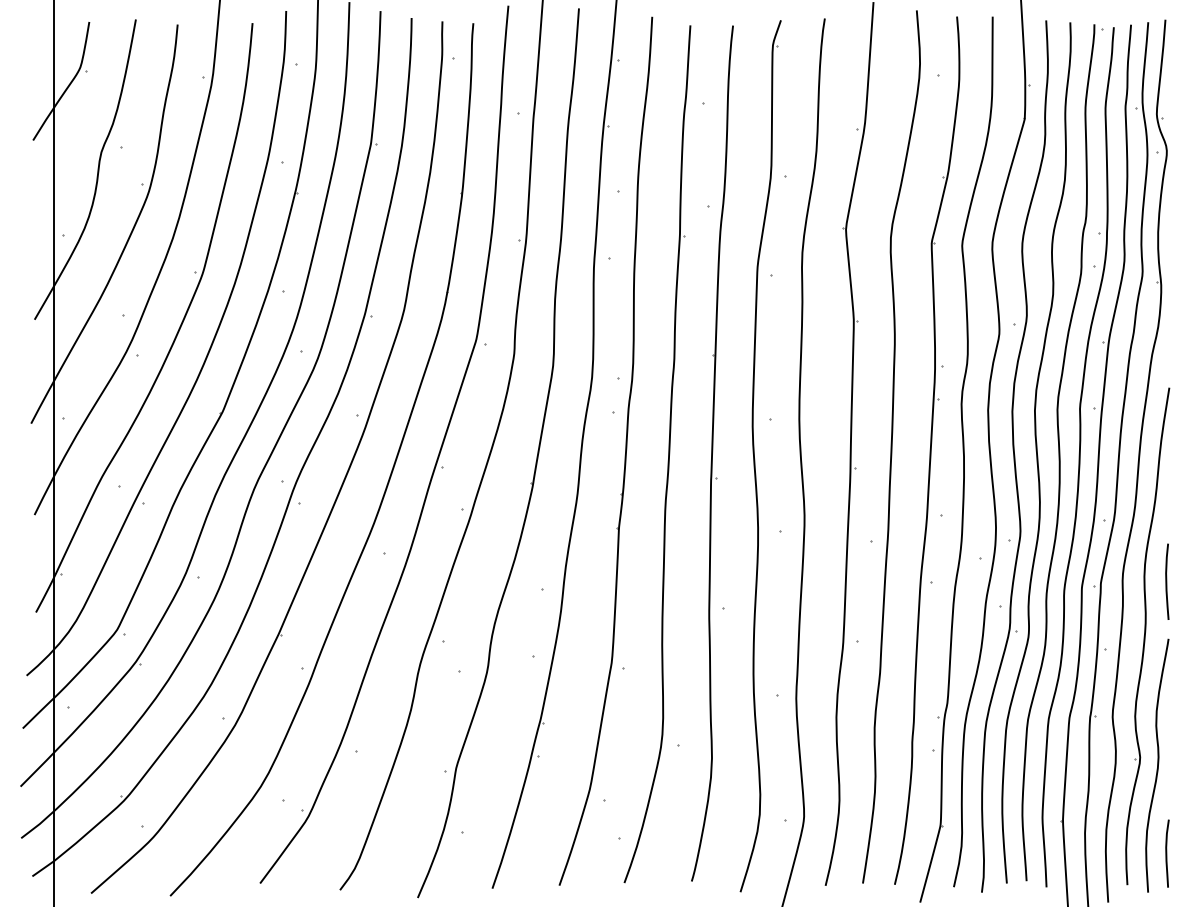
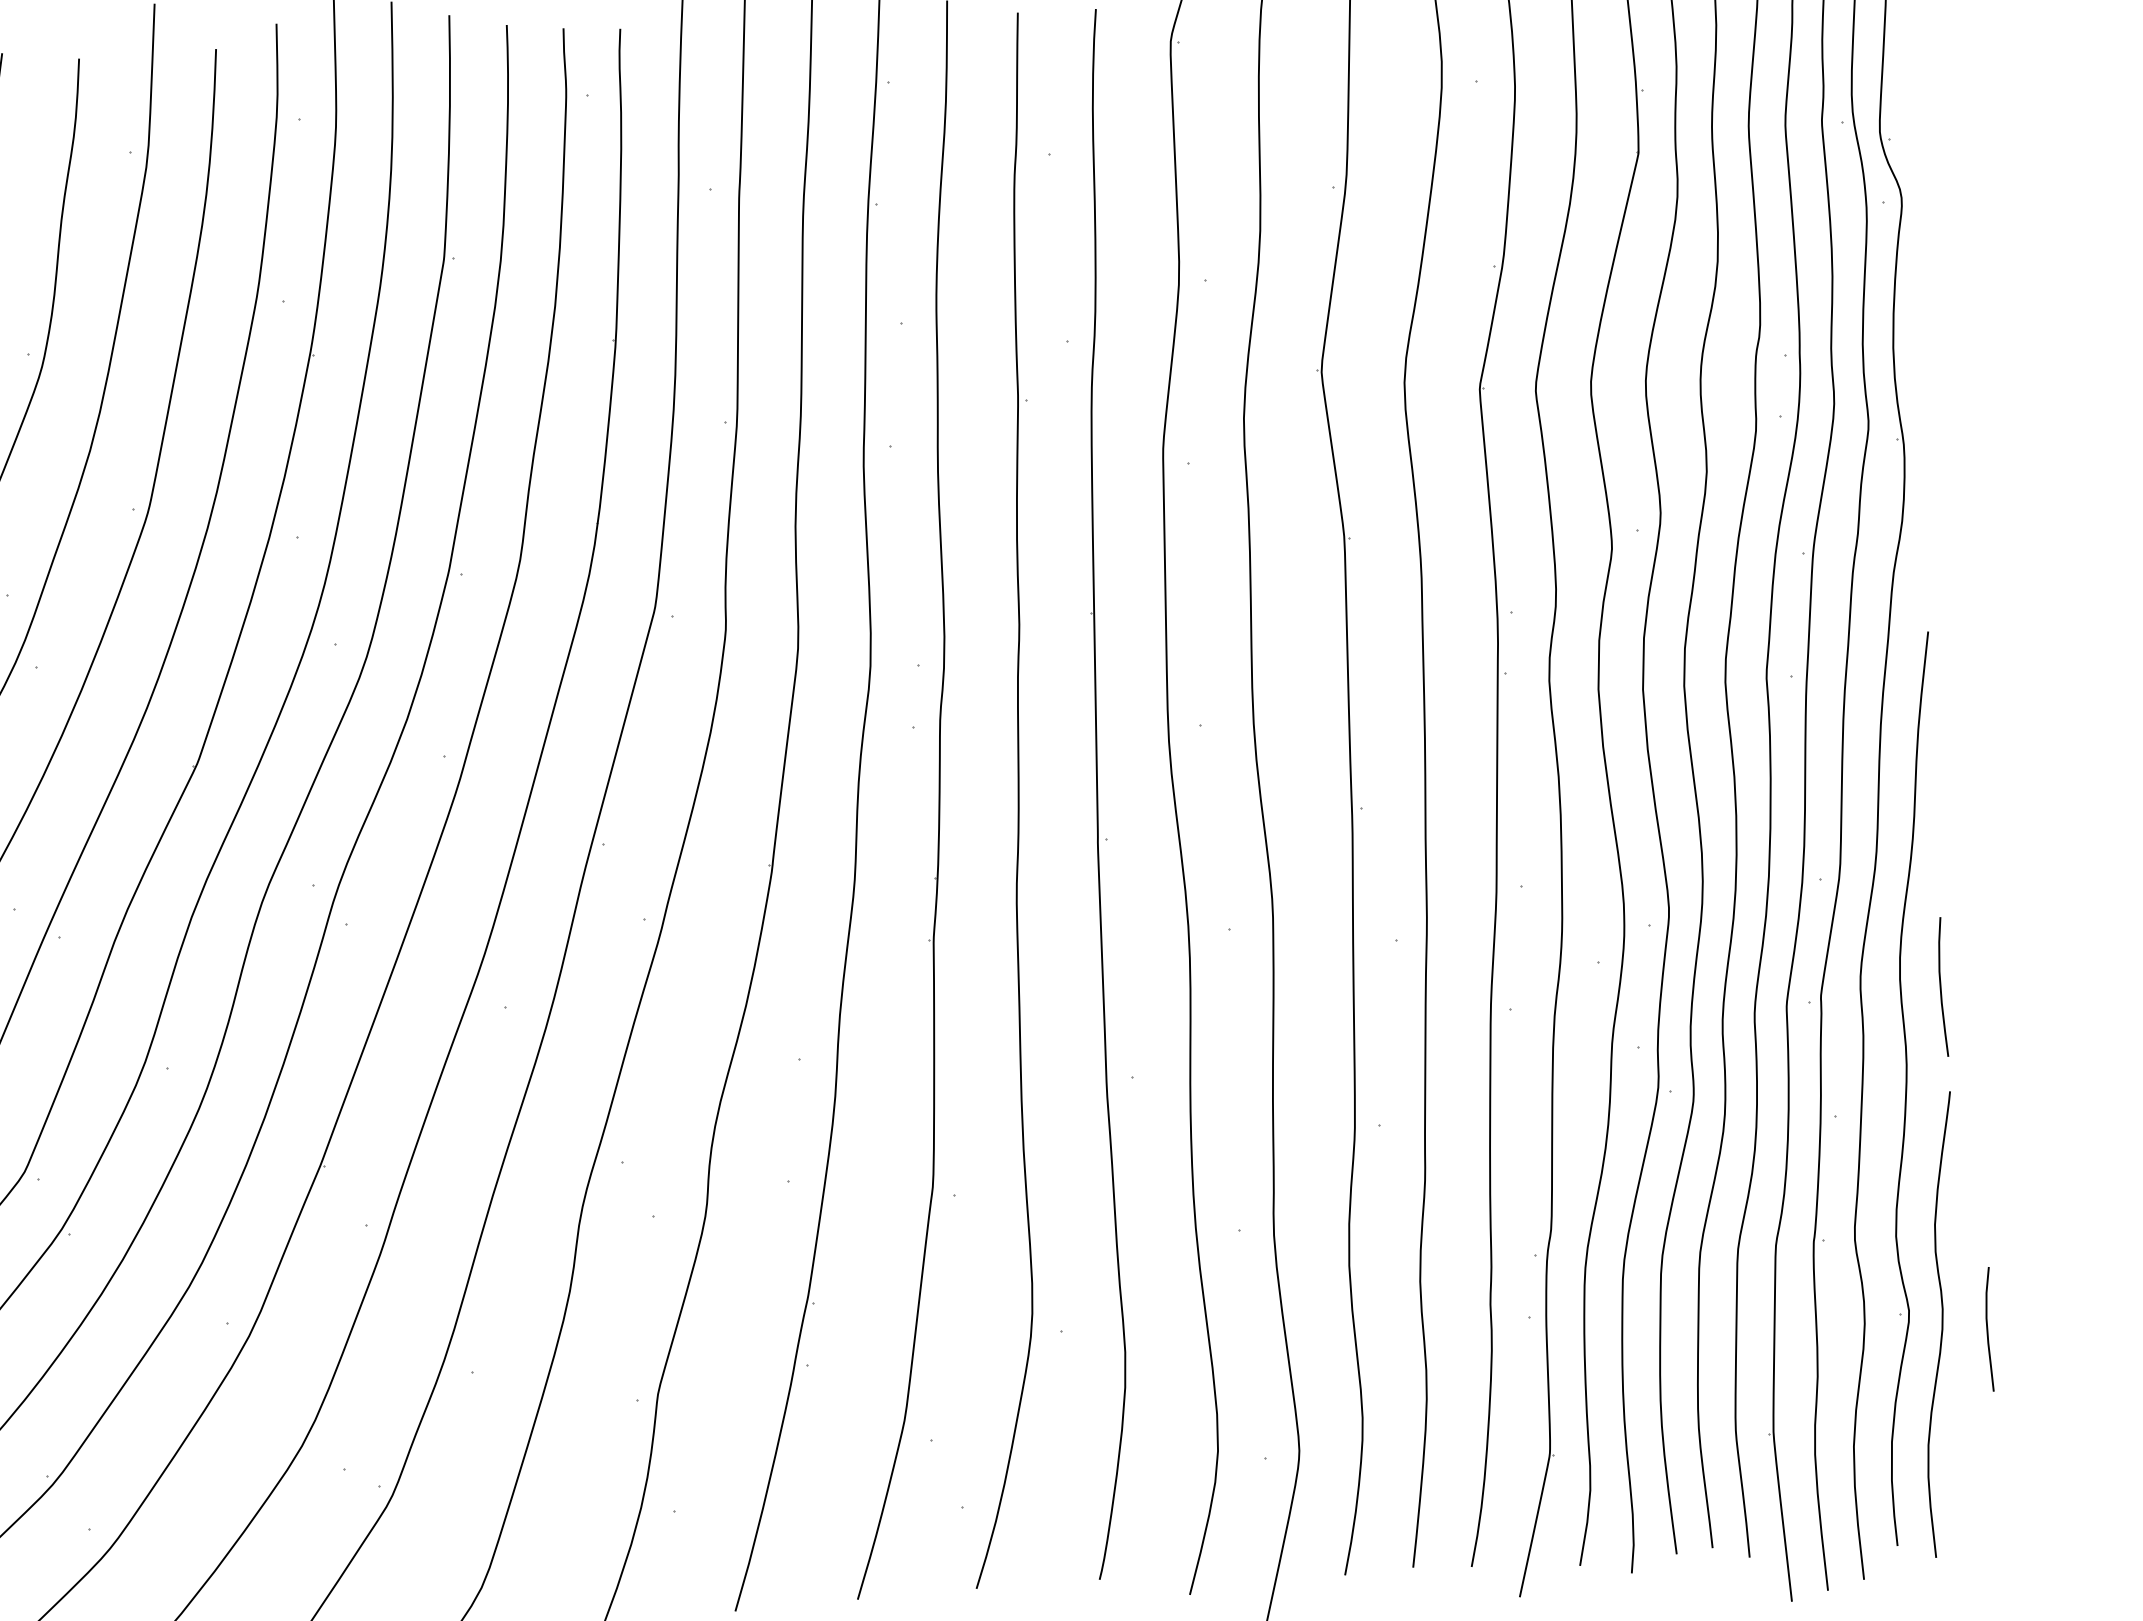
curve: (1167, 853) -> (1989, 1329), moved

